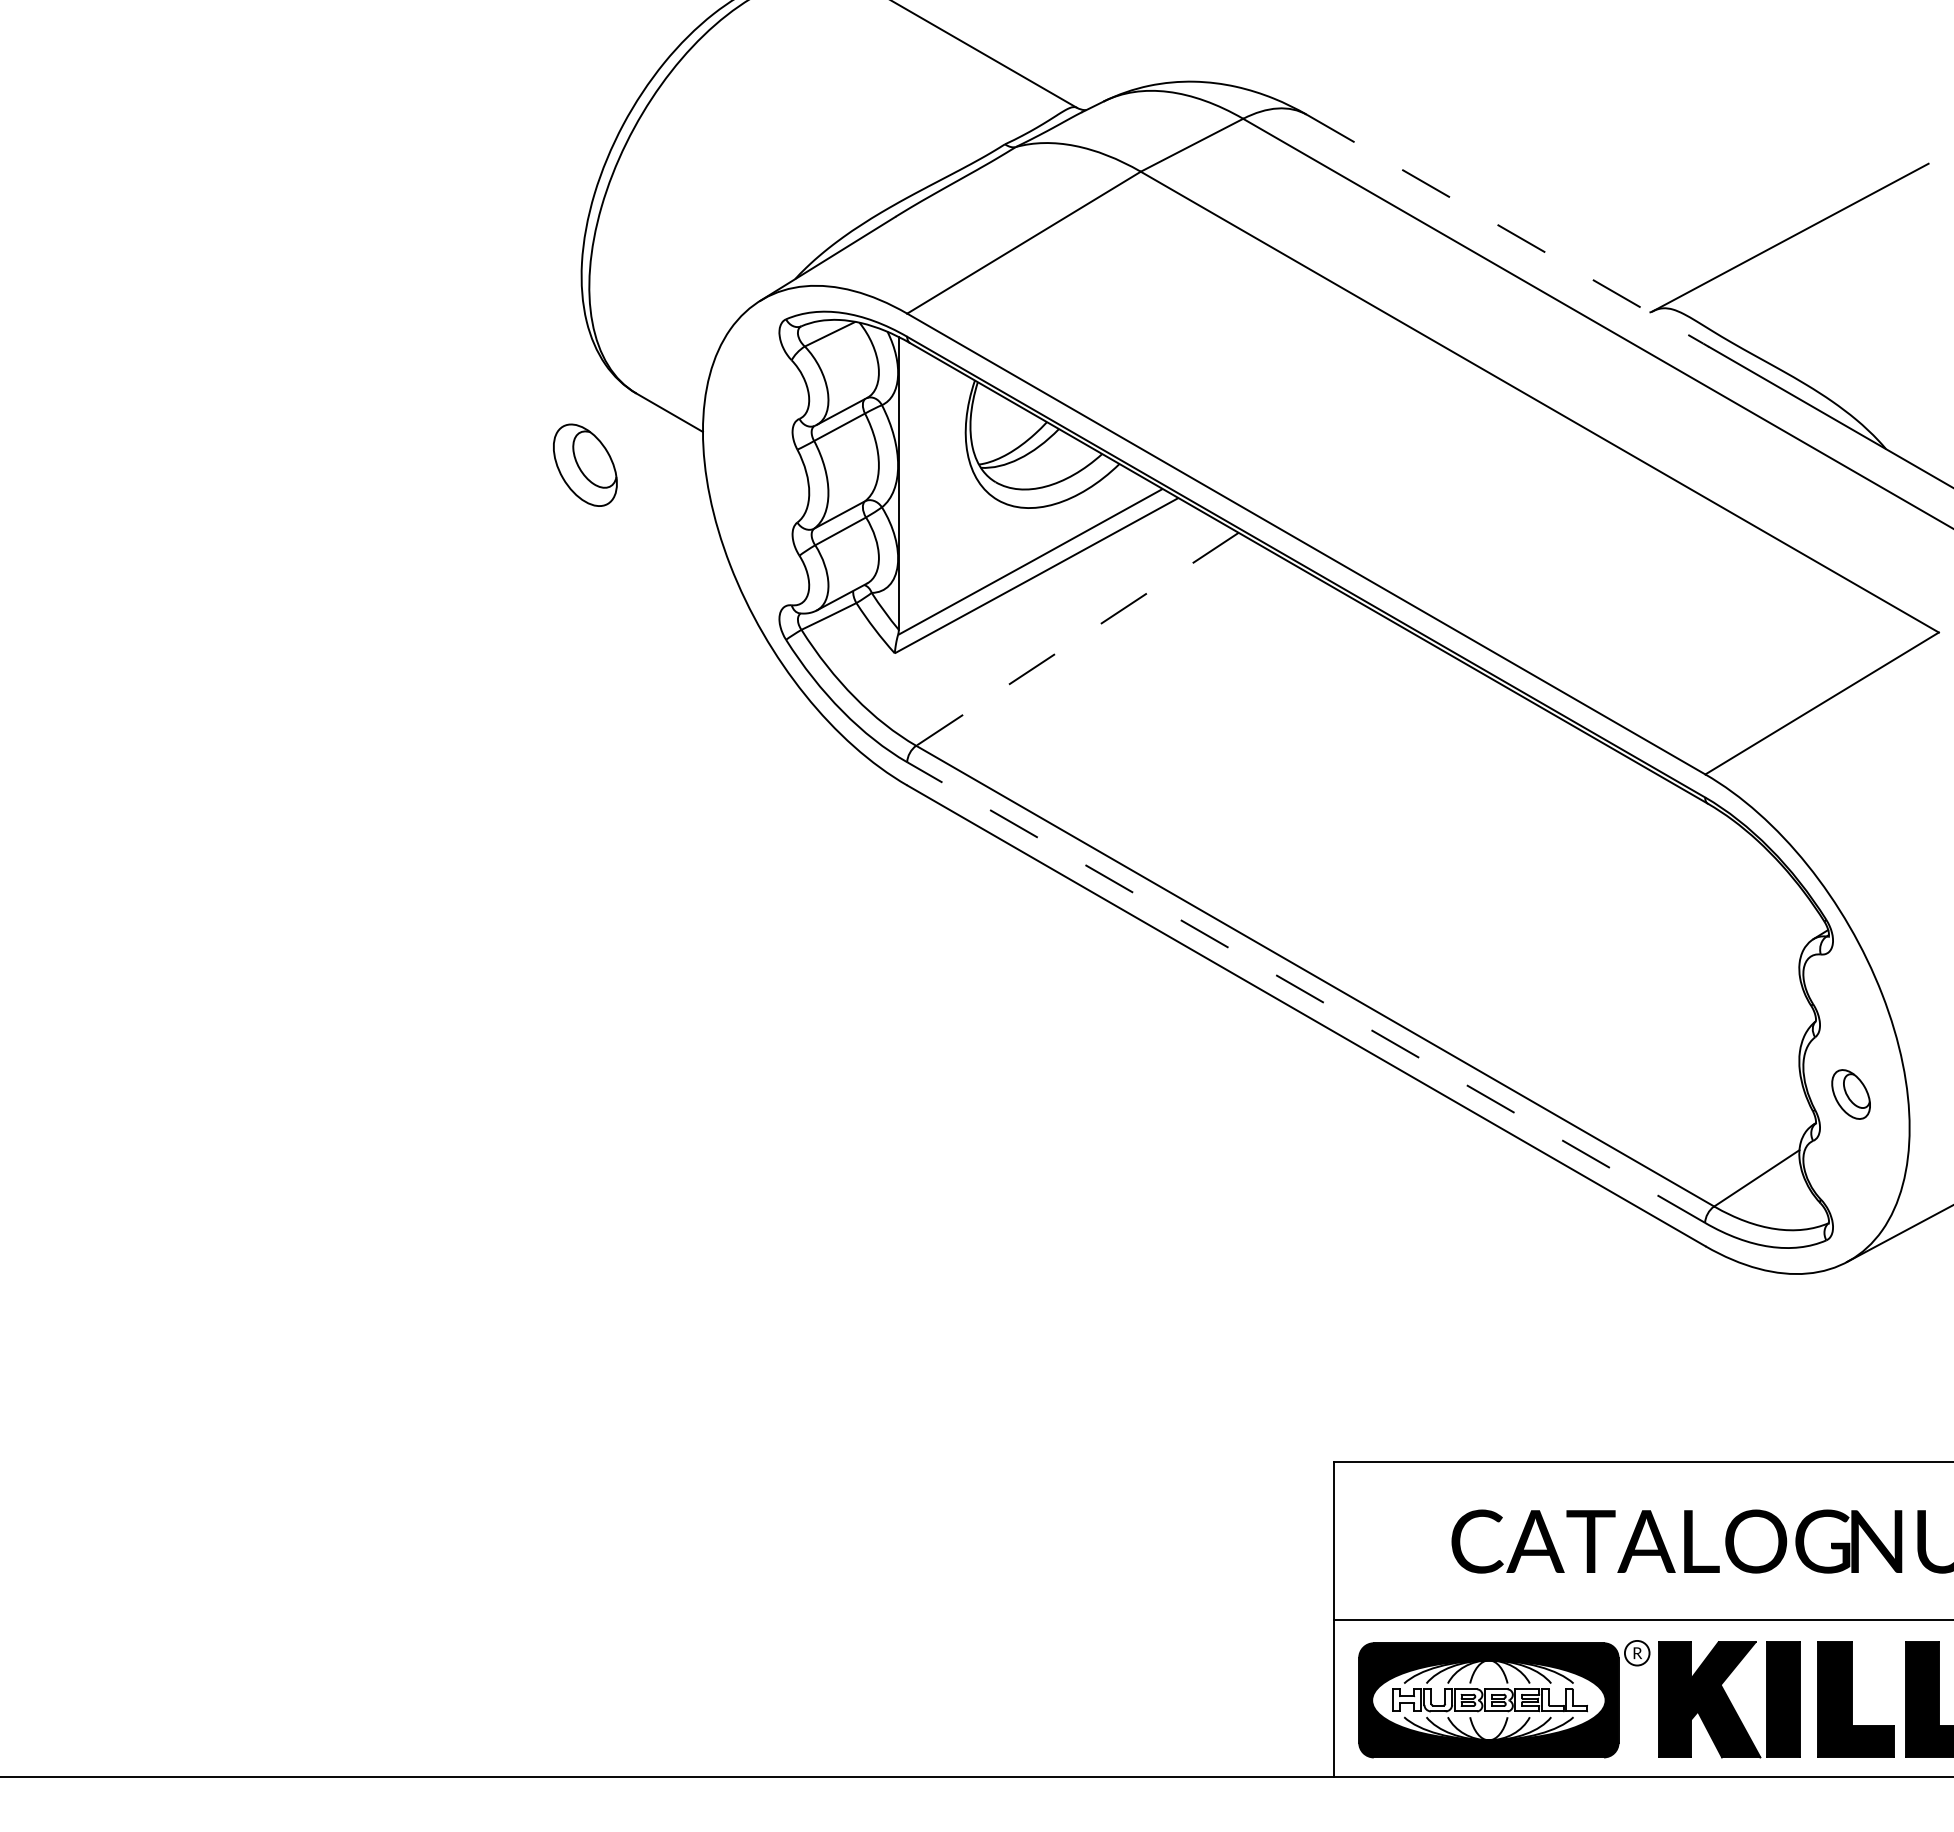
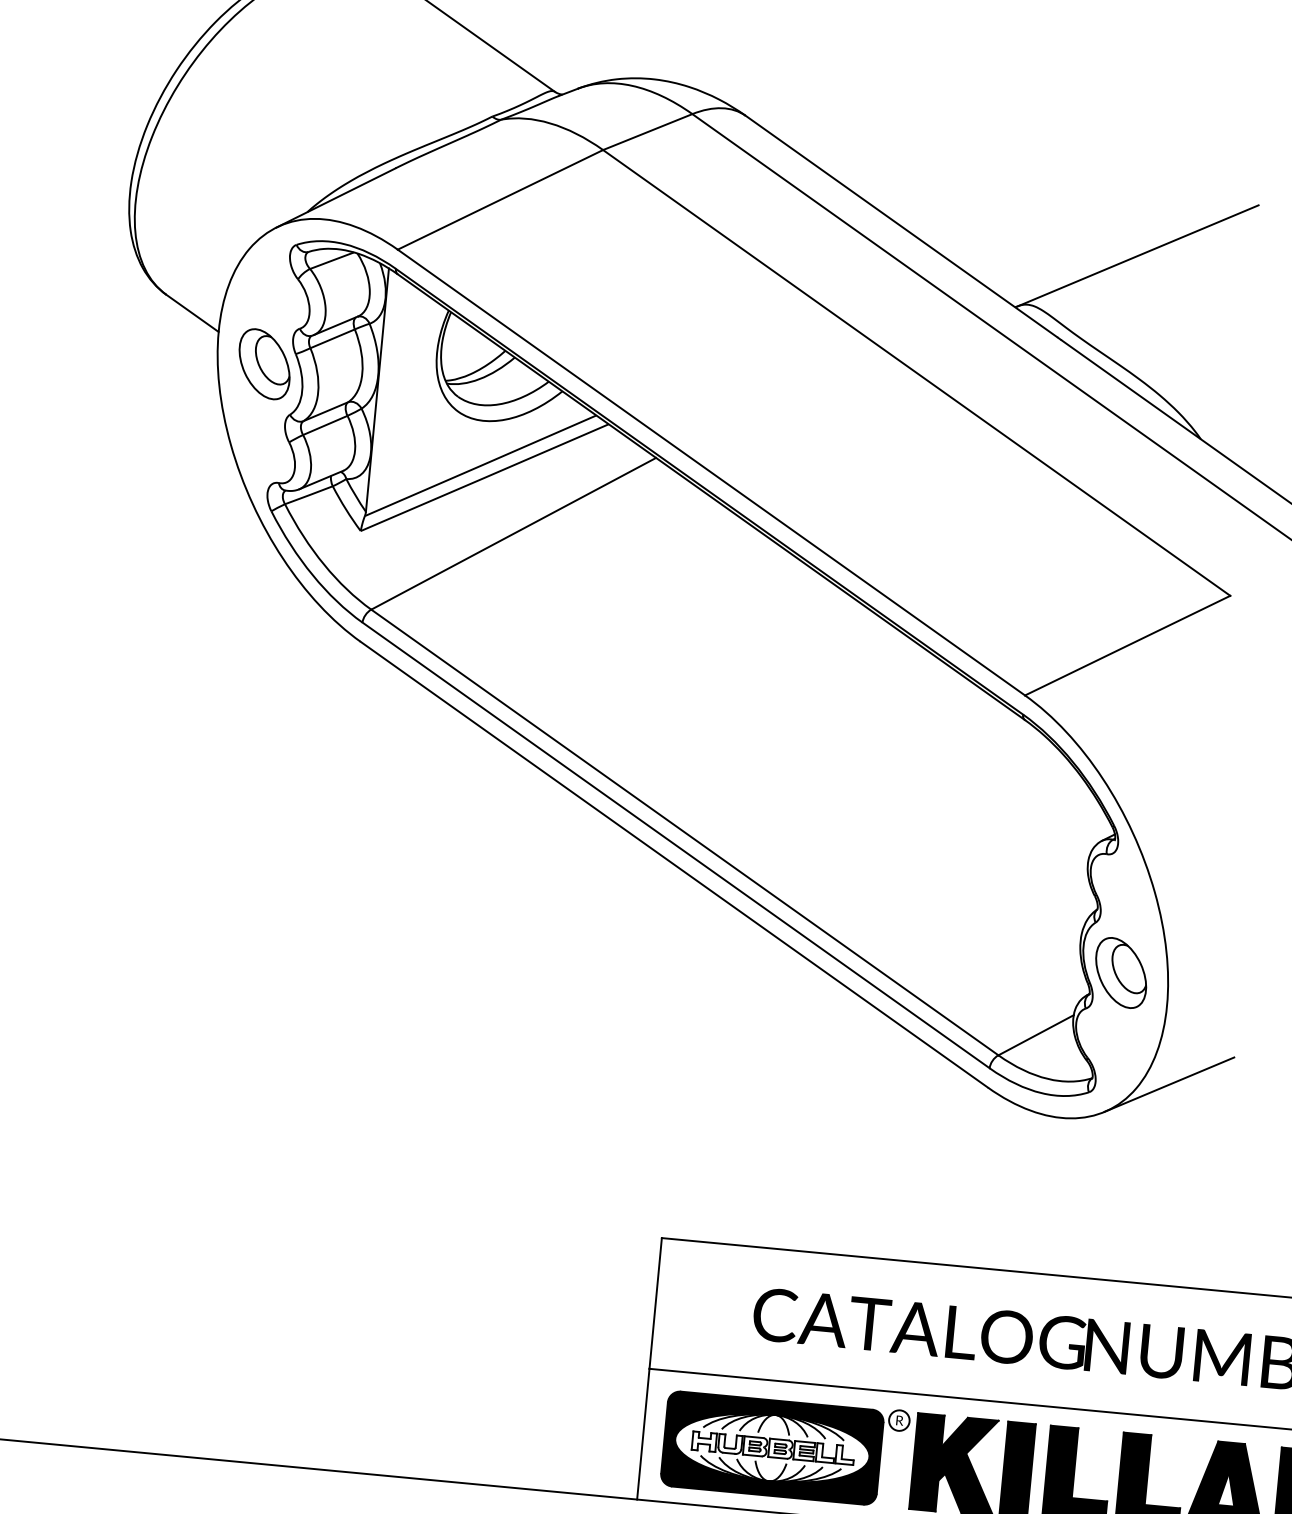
line: (1505, 229) -> (901, 226), dashed -> solid
part: (585, 464) -> (264, 363), moved
line: (1077, 639) -> (513, 533), dashed -> solid
line: (1306, 992) -> (676, 845), dashed -> solid
part: (1850, 1094) -> (1120, 972), size x1.67

